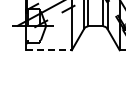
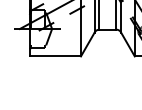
line: (49, 50) -> (55, 56), dashed -> solid

